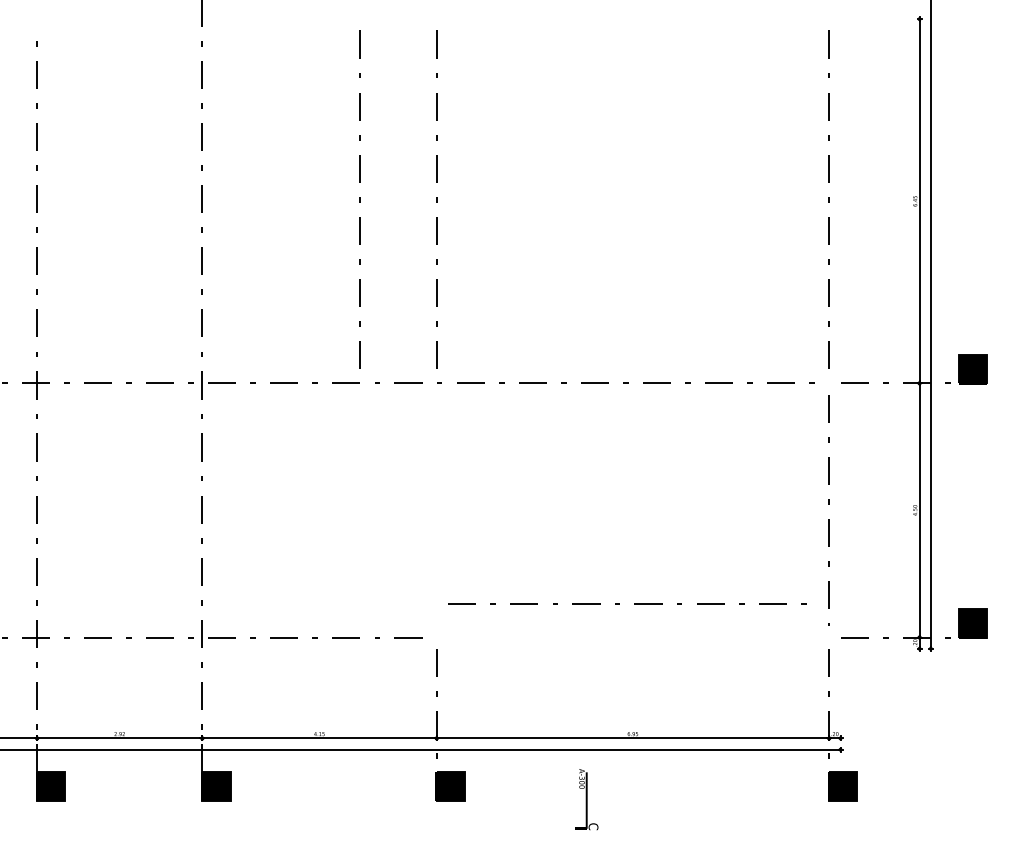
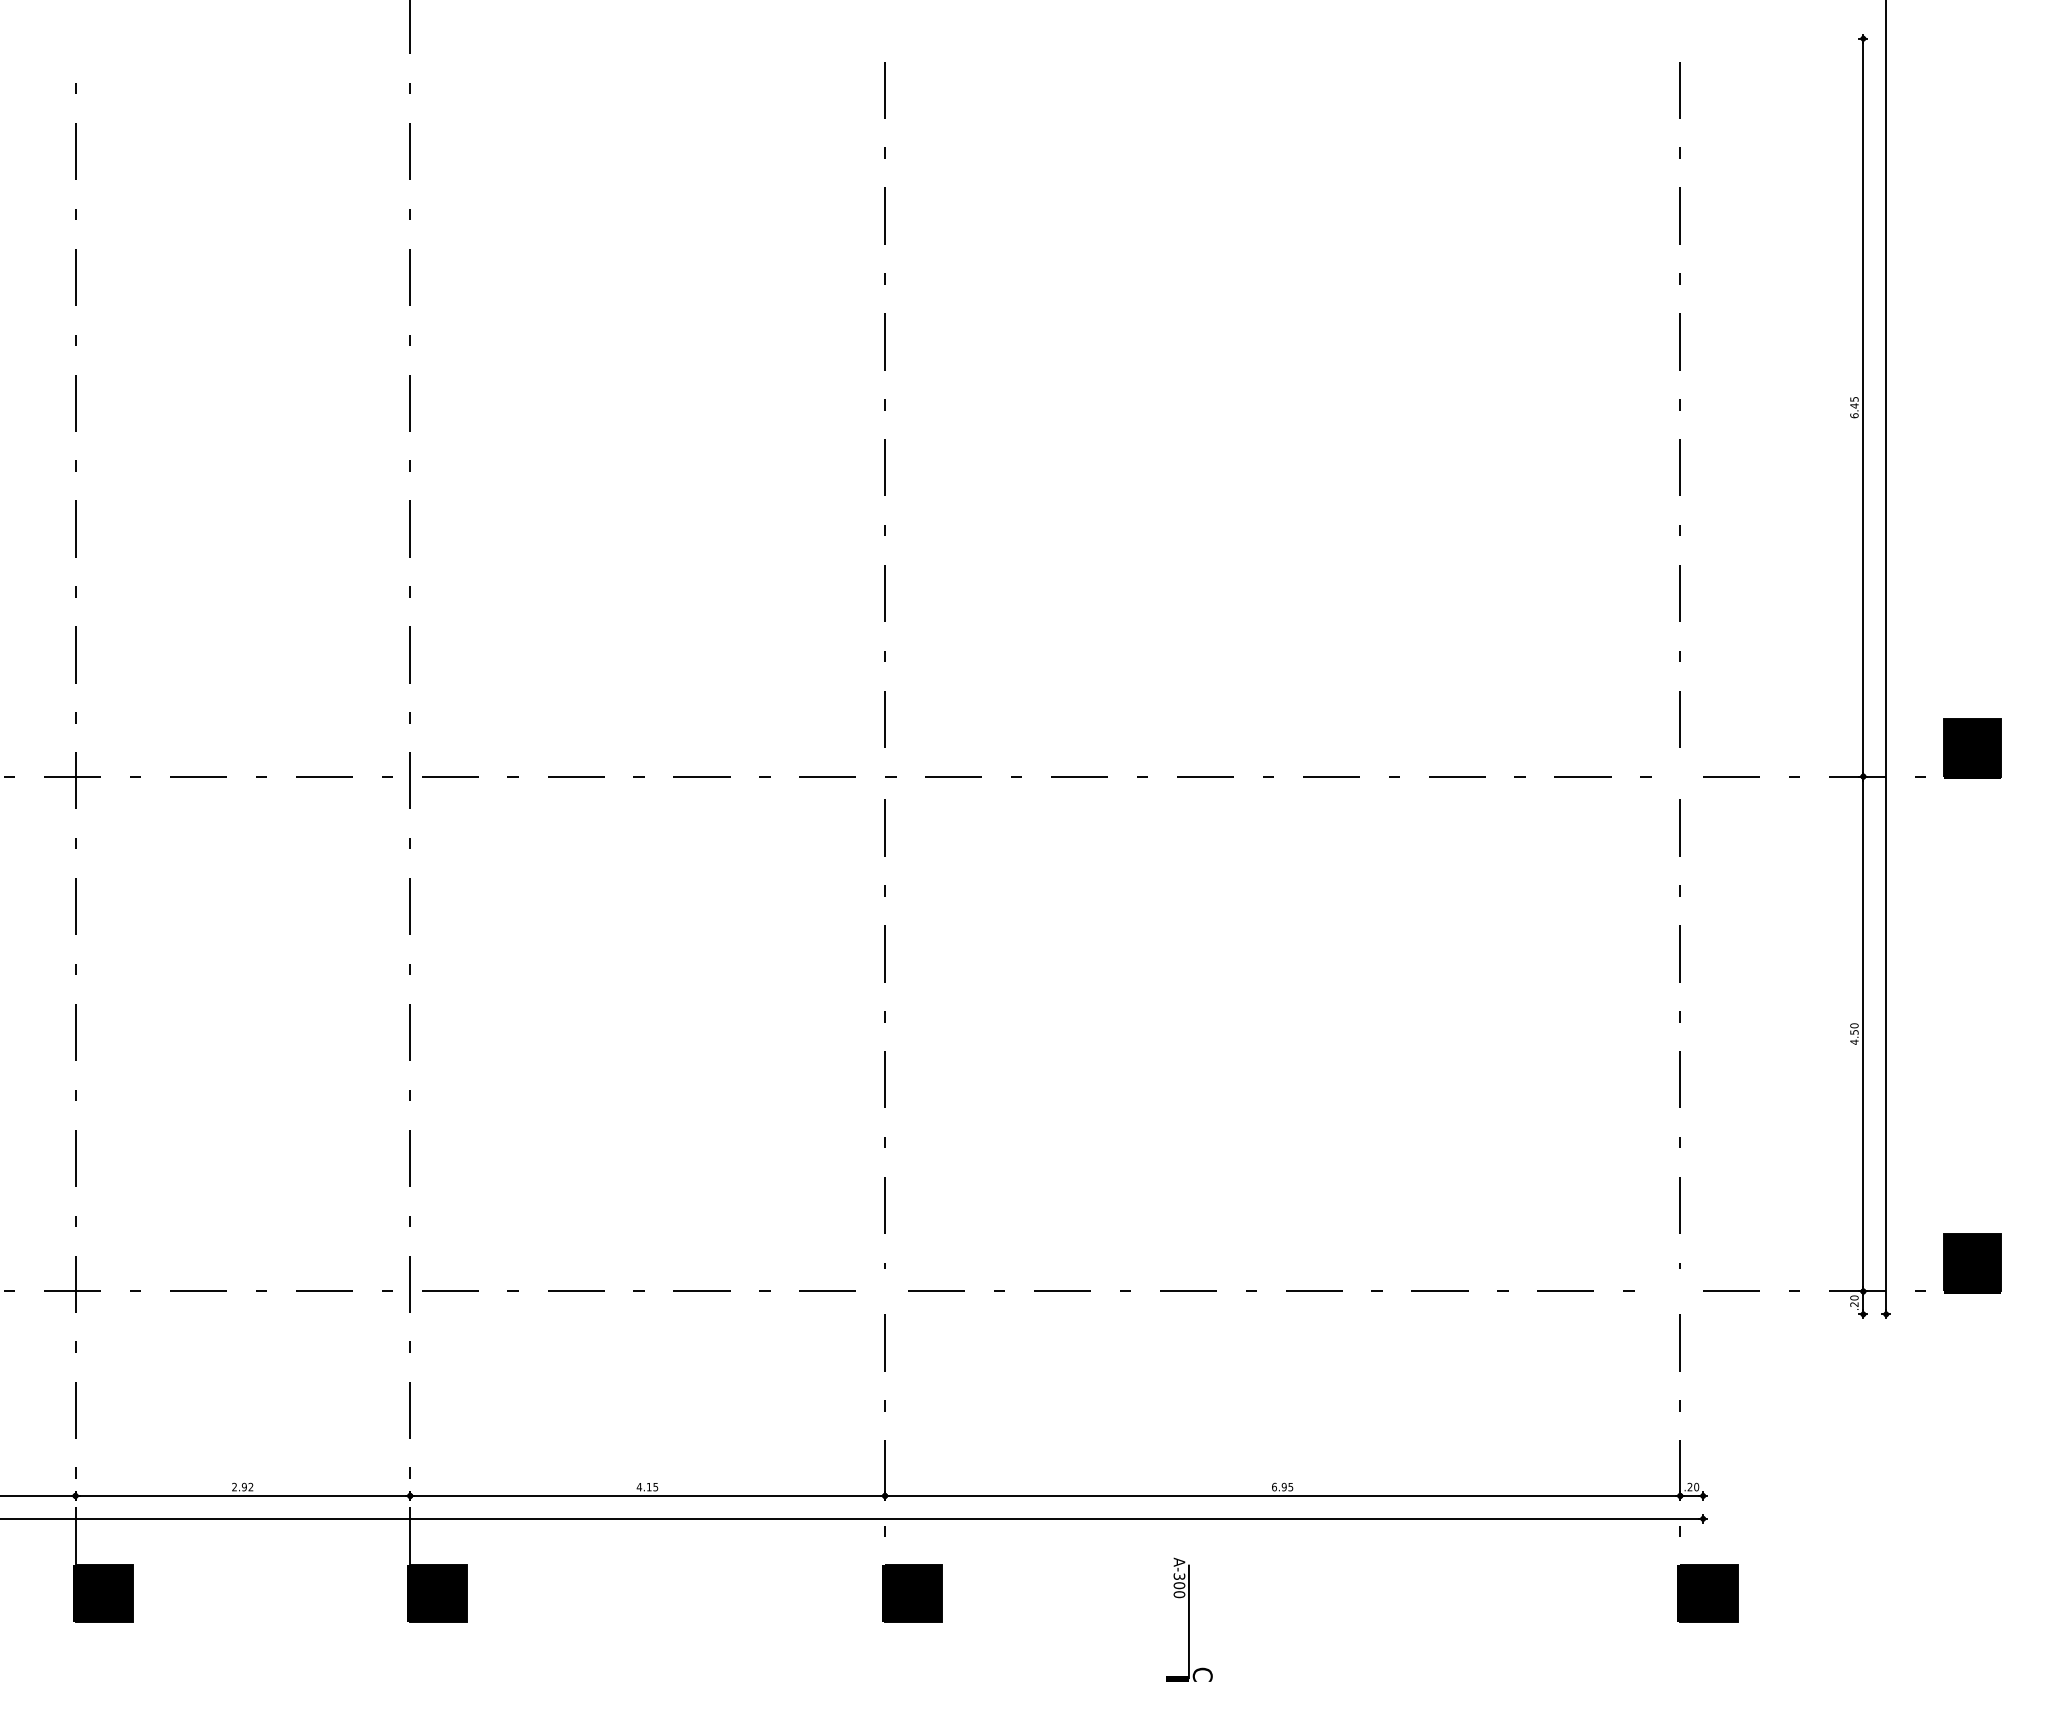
line: (359, 199) -> (728, 404), removed
line: (436, 504) -> (884, 1021), added
line: (634, 603) -> (1285, 1291), moved

